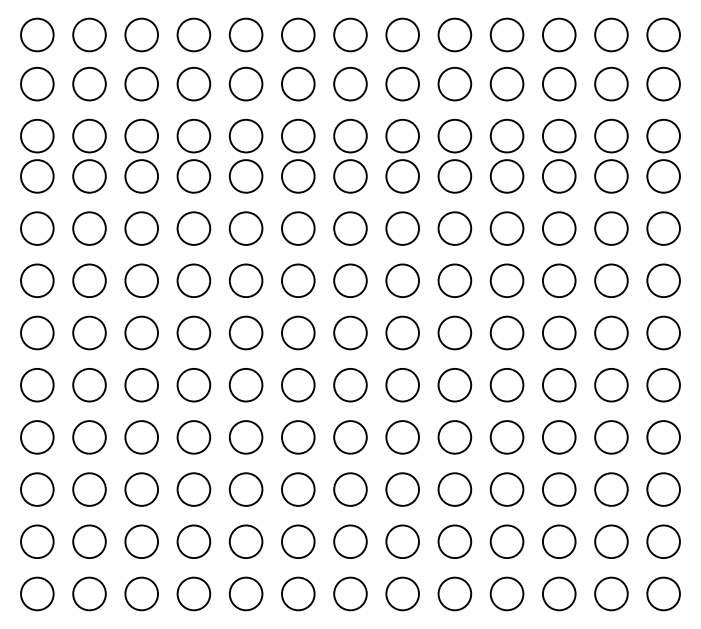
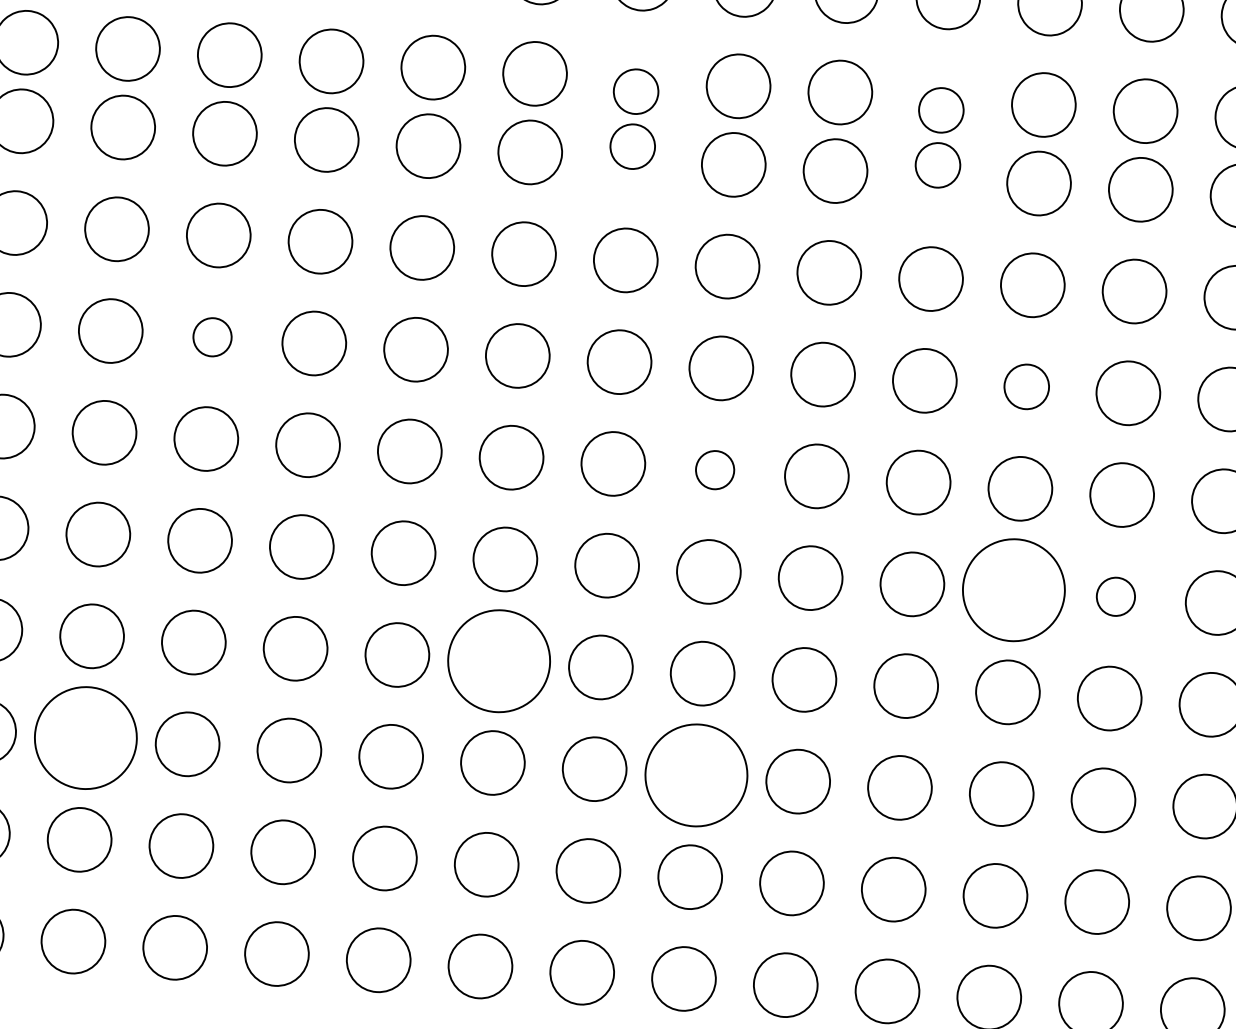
part: (350, 155) -> (634, 117), size x0.7
part: (506, 155) -> (938, 136), size x0.7
circle: (141, 280) -> (212, 336), size x0.6
circle: (559, 280) -> (1027, 386), size x0.7
circle: (402, 332) -> (714, 469), size x0.6
circle: (611, 384) -> (1116, 595), size x0.6
circle: (559, 385) -> (1014, 591), size x1.6
circle: (297, 437) -> (497, 661), size x1.6
circle: (89, 489) -> (85, 737), size x1.6
circle: (402, 489) -> (696, 775), size x1.6

